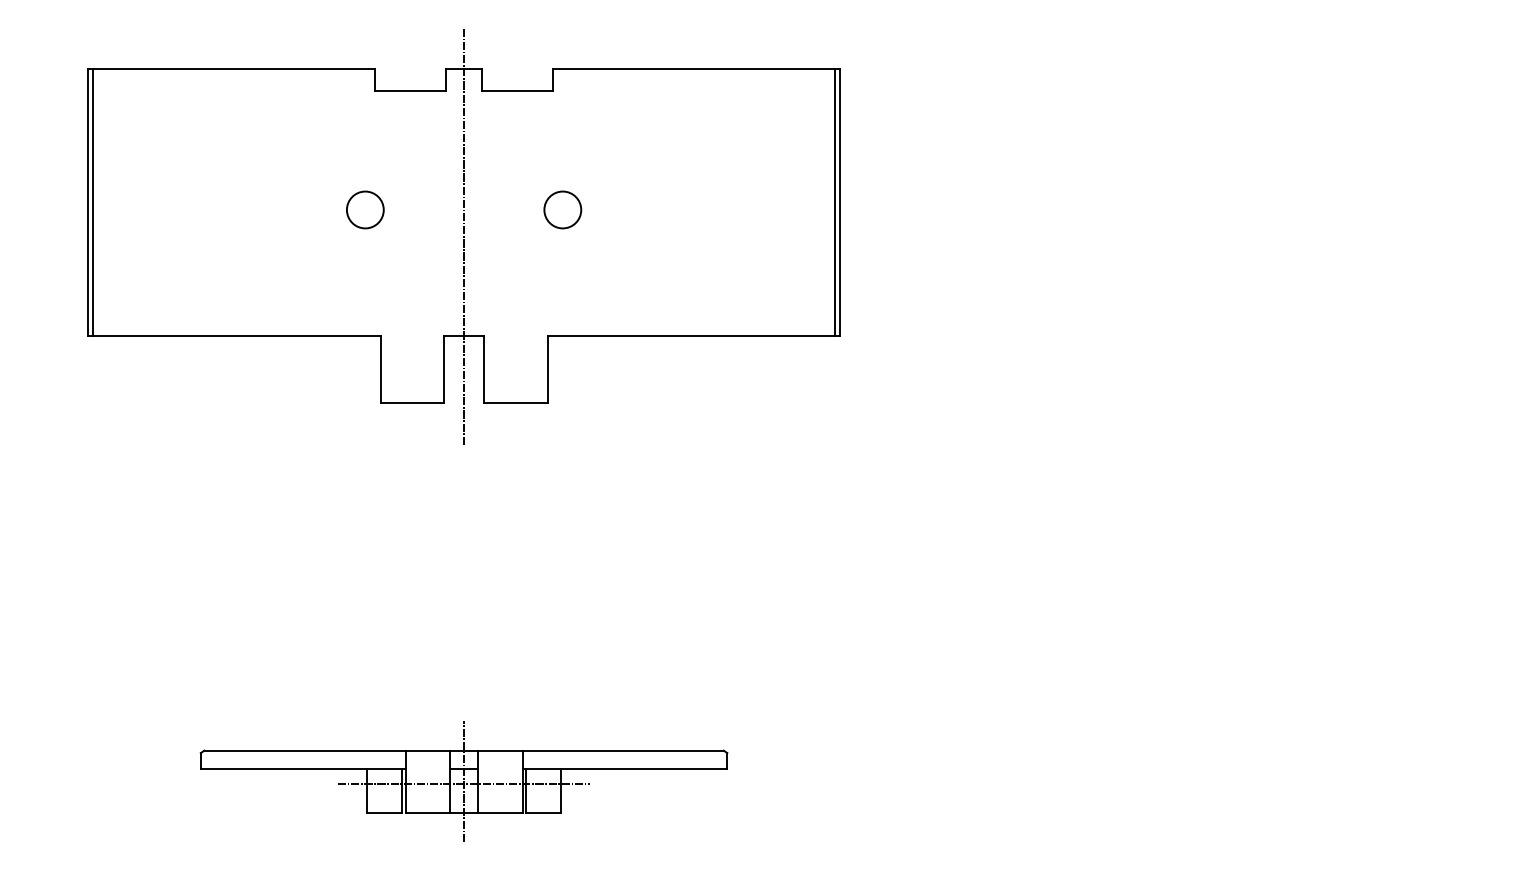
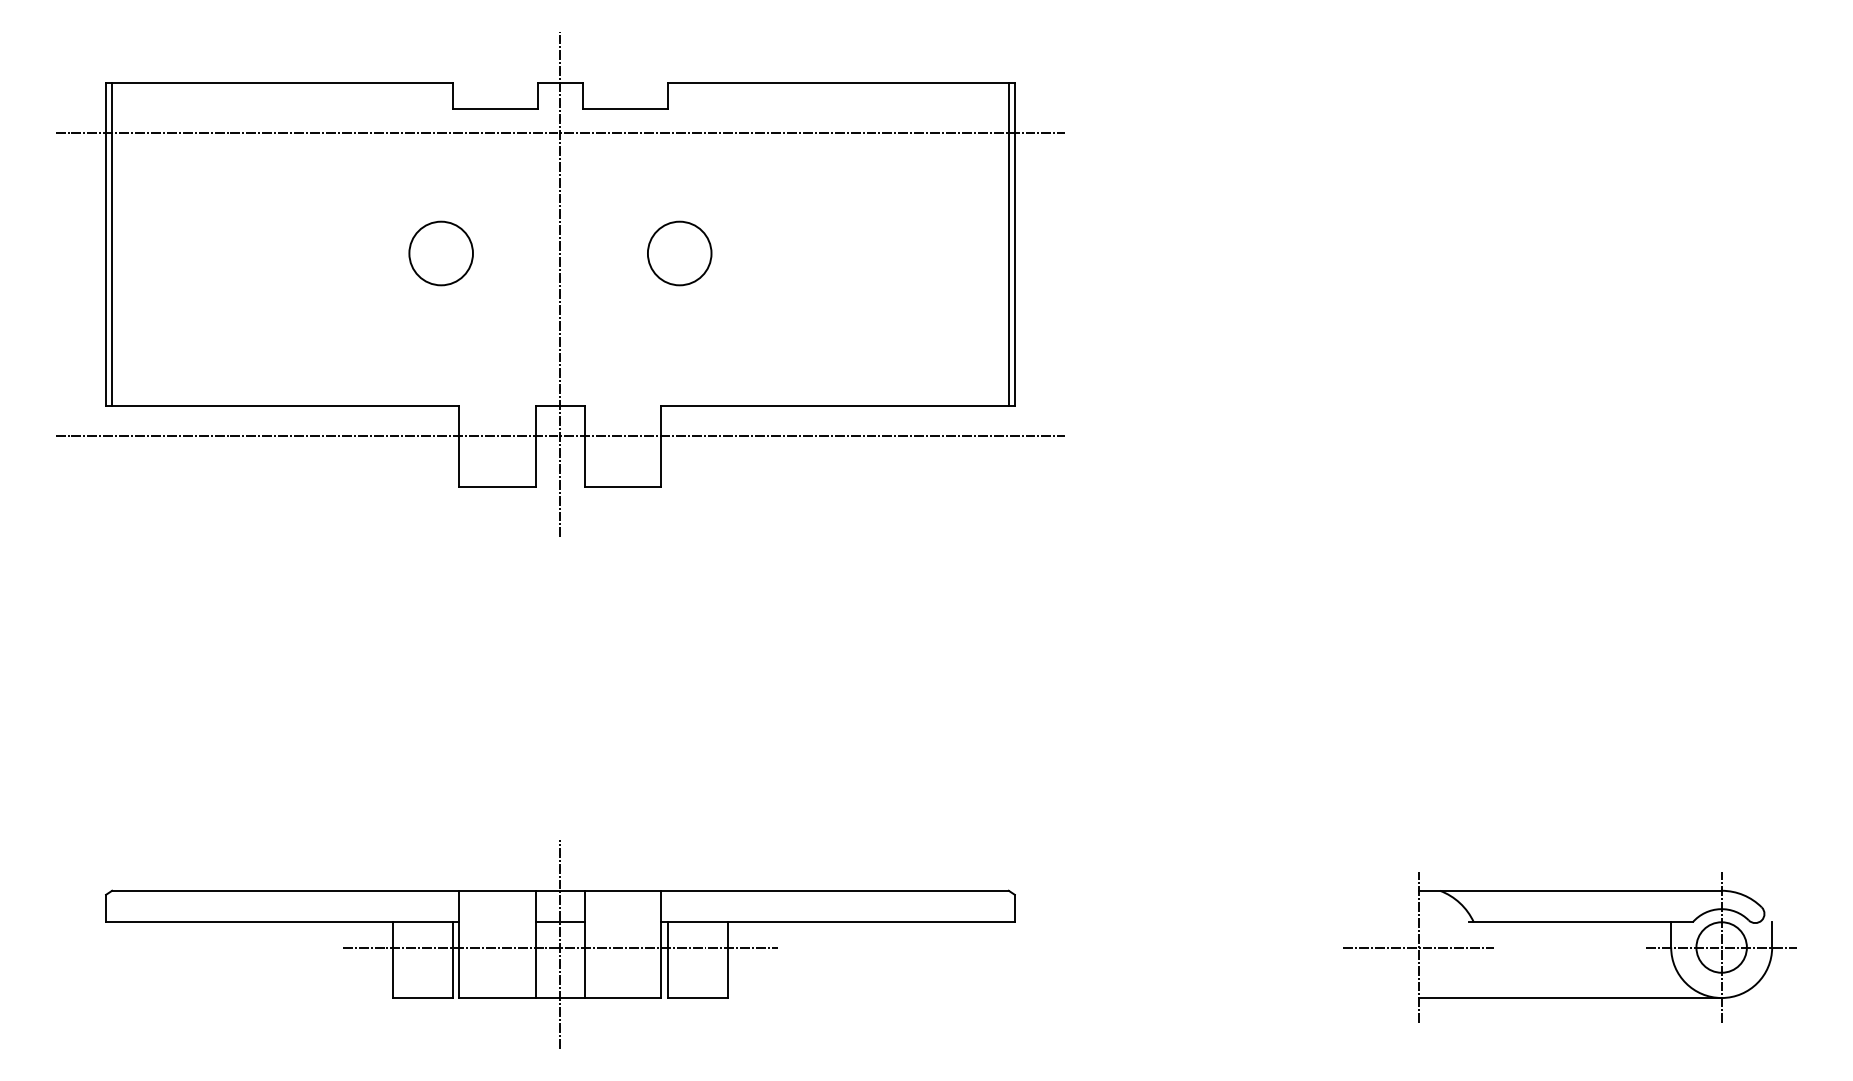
line: (464, 110) -> (560, 133), added
circle: (365, 209) -> (441, 253), size x1.43
circle: (562, 209) -> (679, 253), size x1.43
line: (464, 361) -> (560, 436), added
part: (1299, 763) -> (1569, 922), added
part: (464, 781) -> (560, 944), size x1.43

